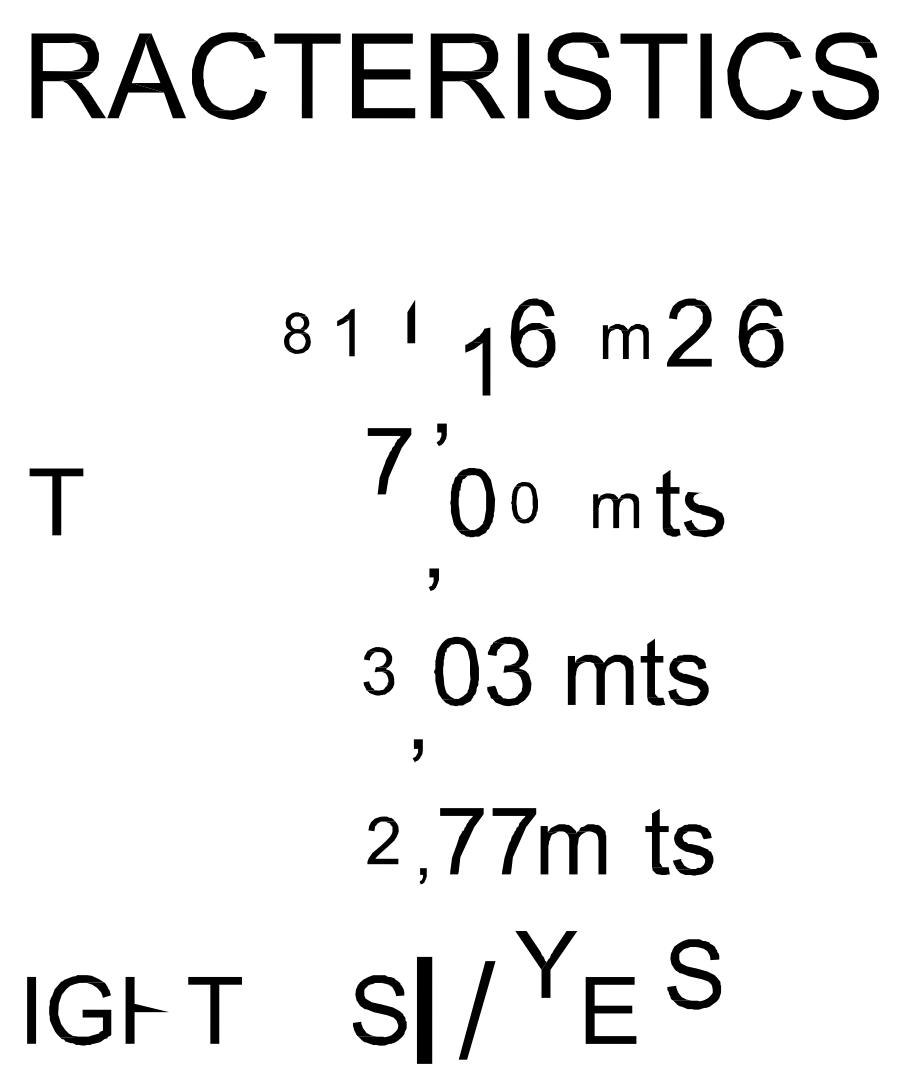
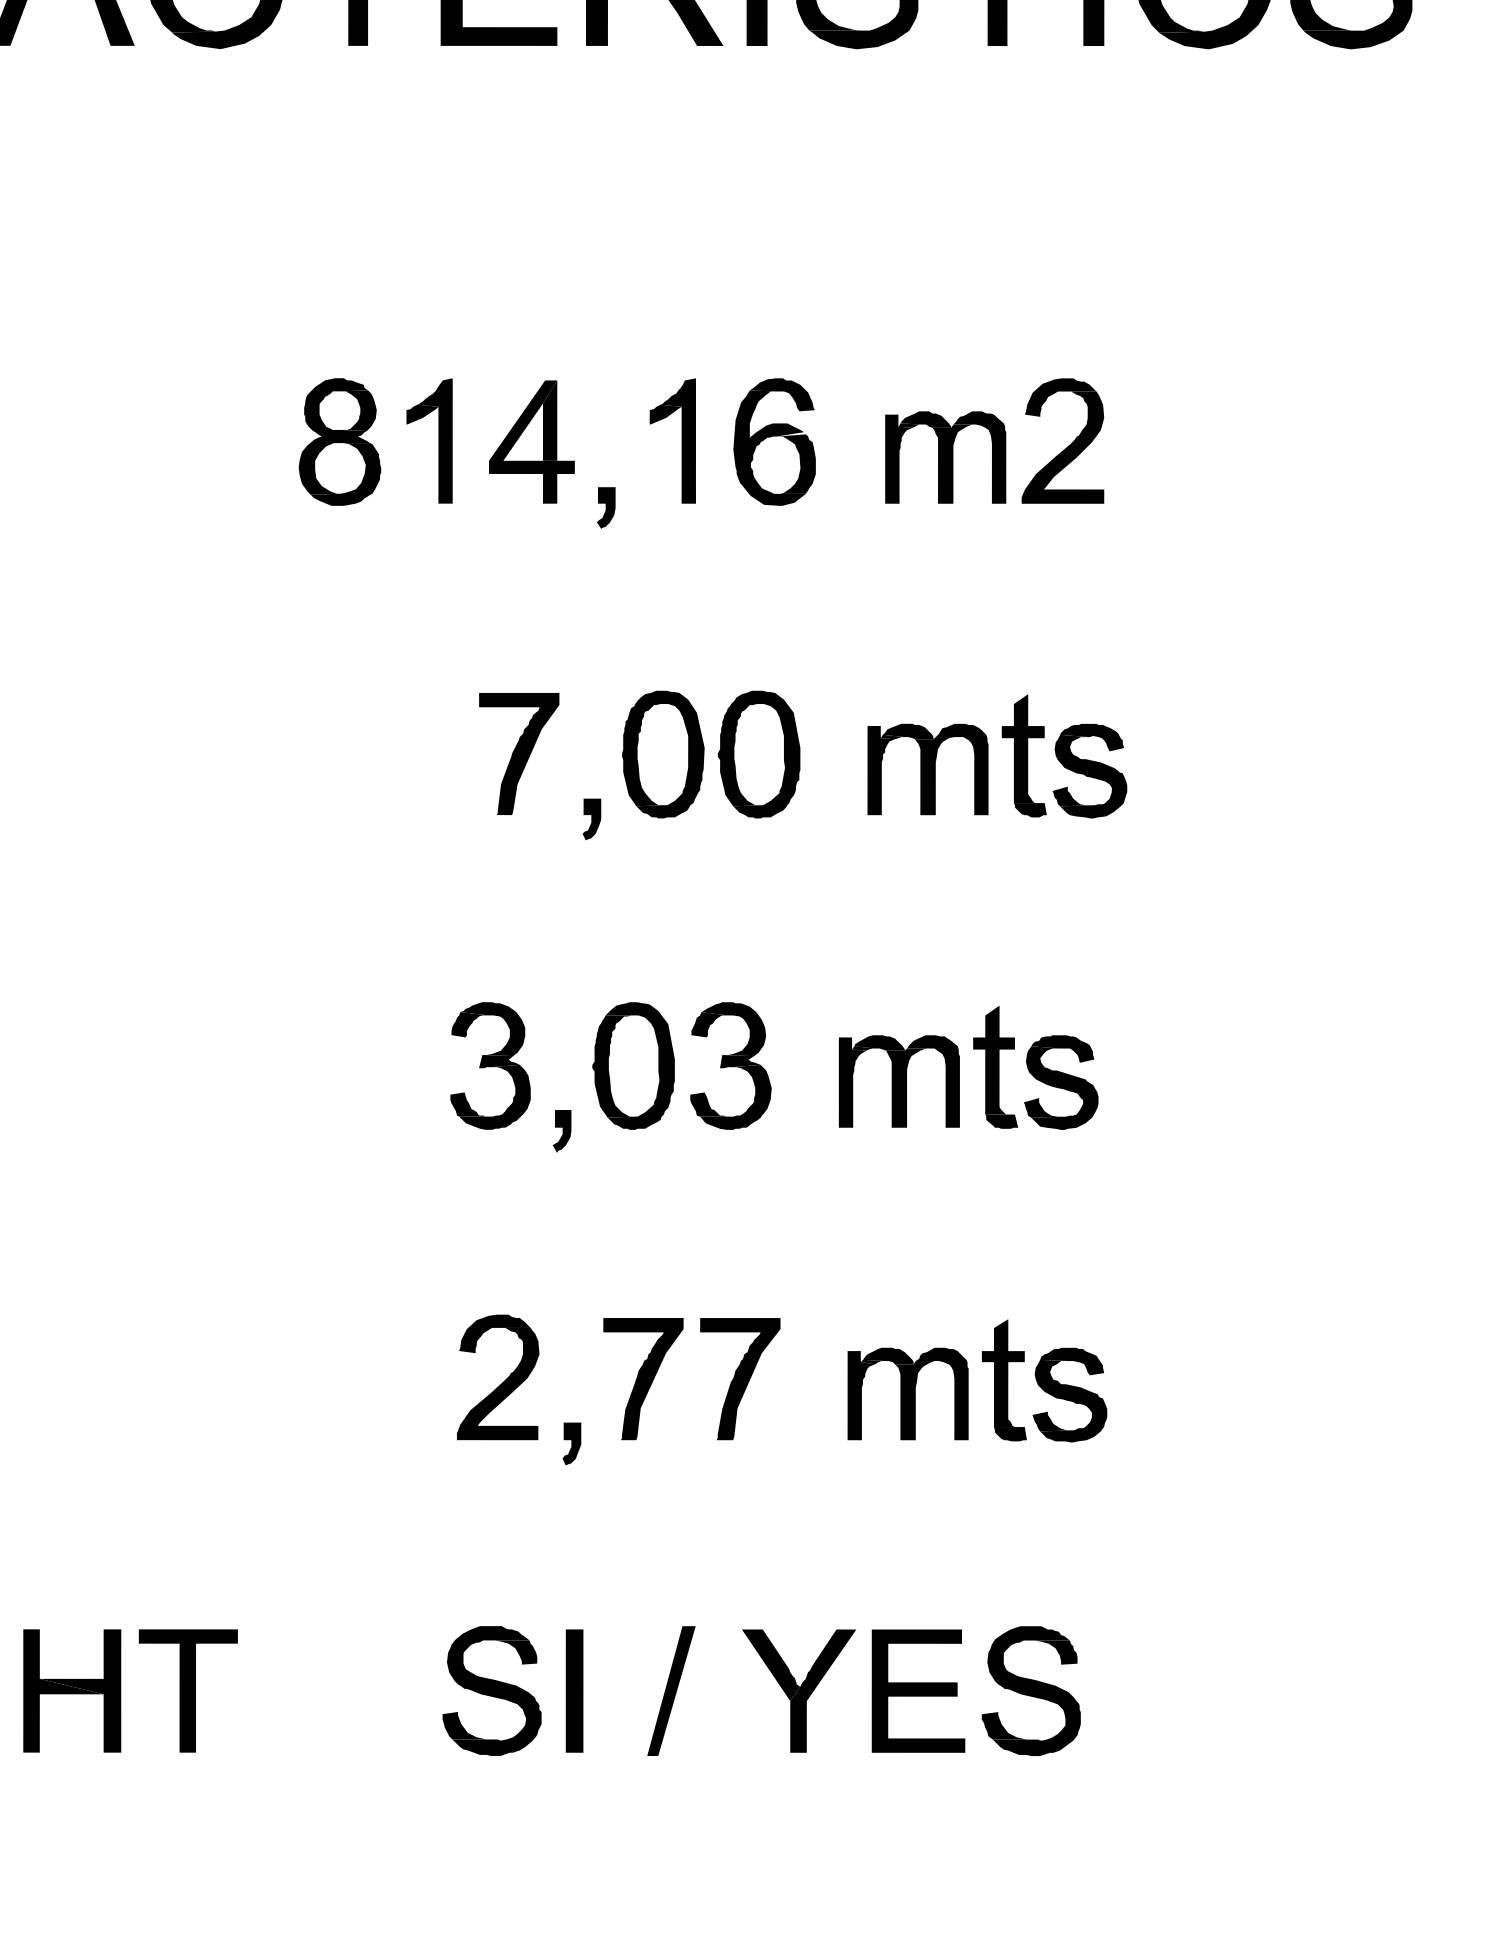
part: (297, 332) -> (340, 440), size x1.67
part: (345, 332) -> (428, 440), size x1.43
fill: (401, 332) -> (532, 440), added
part: (760, 332) -> (1194, 440), removed
part: (625, 341) -> (945, 457), size x1.43
part: (477, 361) -> (672, 440), moved
part: (441, 434) -> (605, 507), moved
part: (389, 461) -> (519, 754), moved
fill: (704, 492) -> (1090, 735), added
part: (524, 502) -> (758, 754), size x1.67
part: (615, 510) -> (926, 769), size x1.43
part: (433, 579) -> (591, 818), moved
part: (378, 670) -> (489, 1064), size x1.43
part: (417, 750) -> (561, 1130), moved
part: (382, 840) -> (497, 1377), size x1.43
part: (573, 849) -> (908, 1394), moved
part: (423, 875) -> (572, 1442), size x1.43
part: (545, 964) -> (797, 1691), moved
part: (693, 974) -> (1030, 1691), moved
fill: (156, 1009) -> (80, 1689), added
part: (424, 1010) -> (574, 1691), size x0.62
part: (476, 1010) -> (670, 1691), size x0.71

